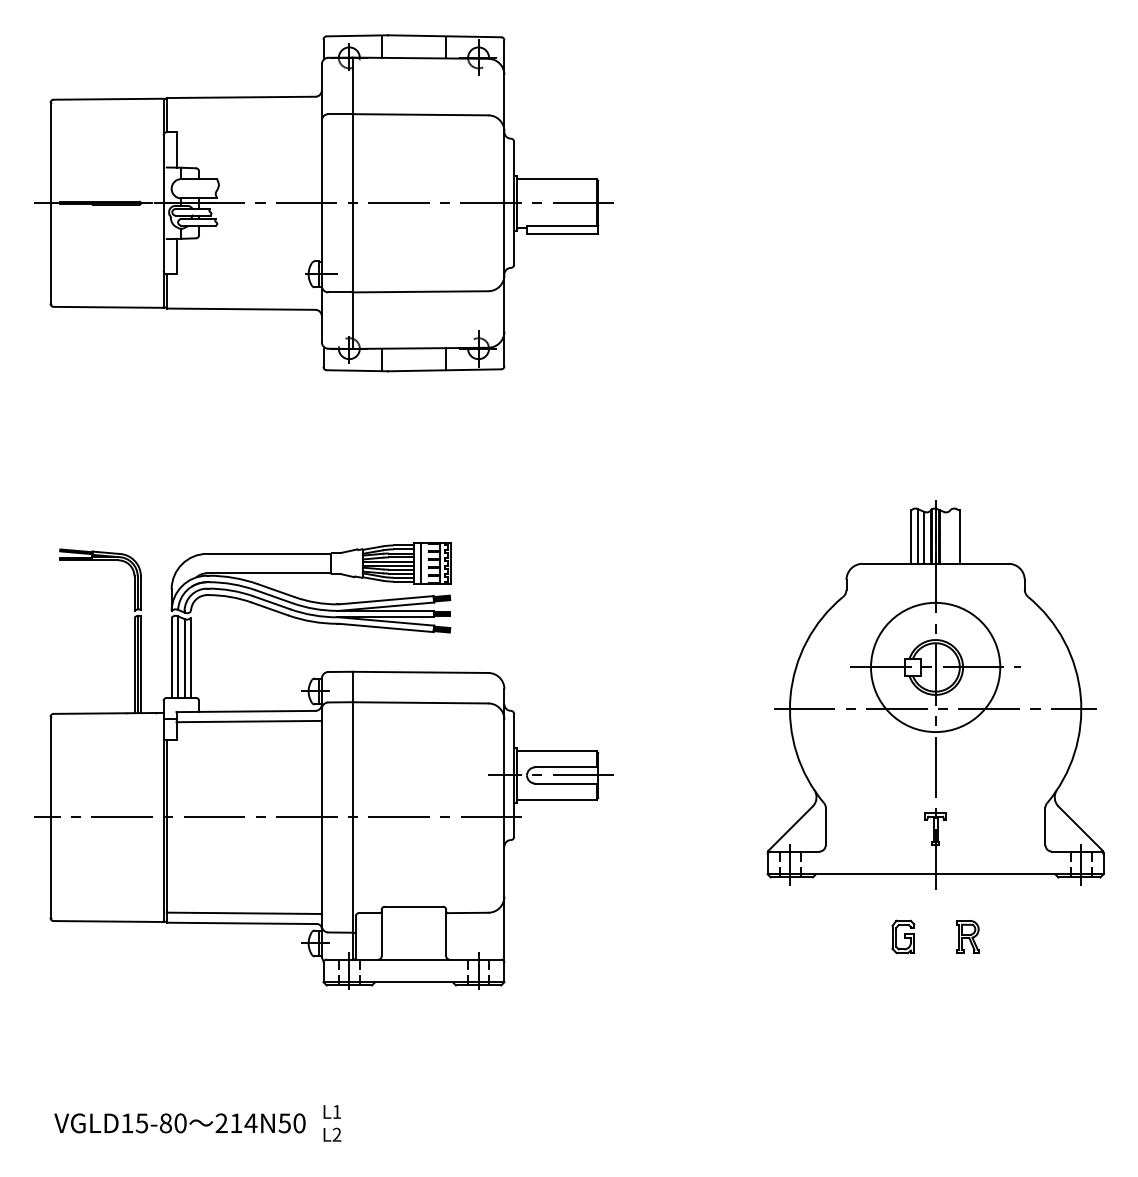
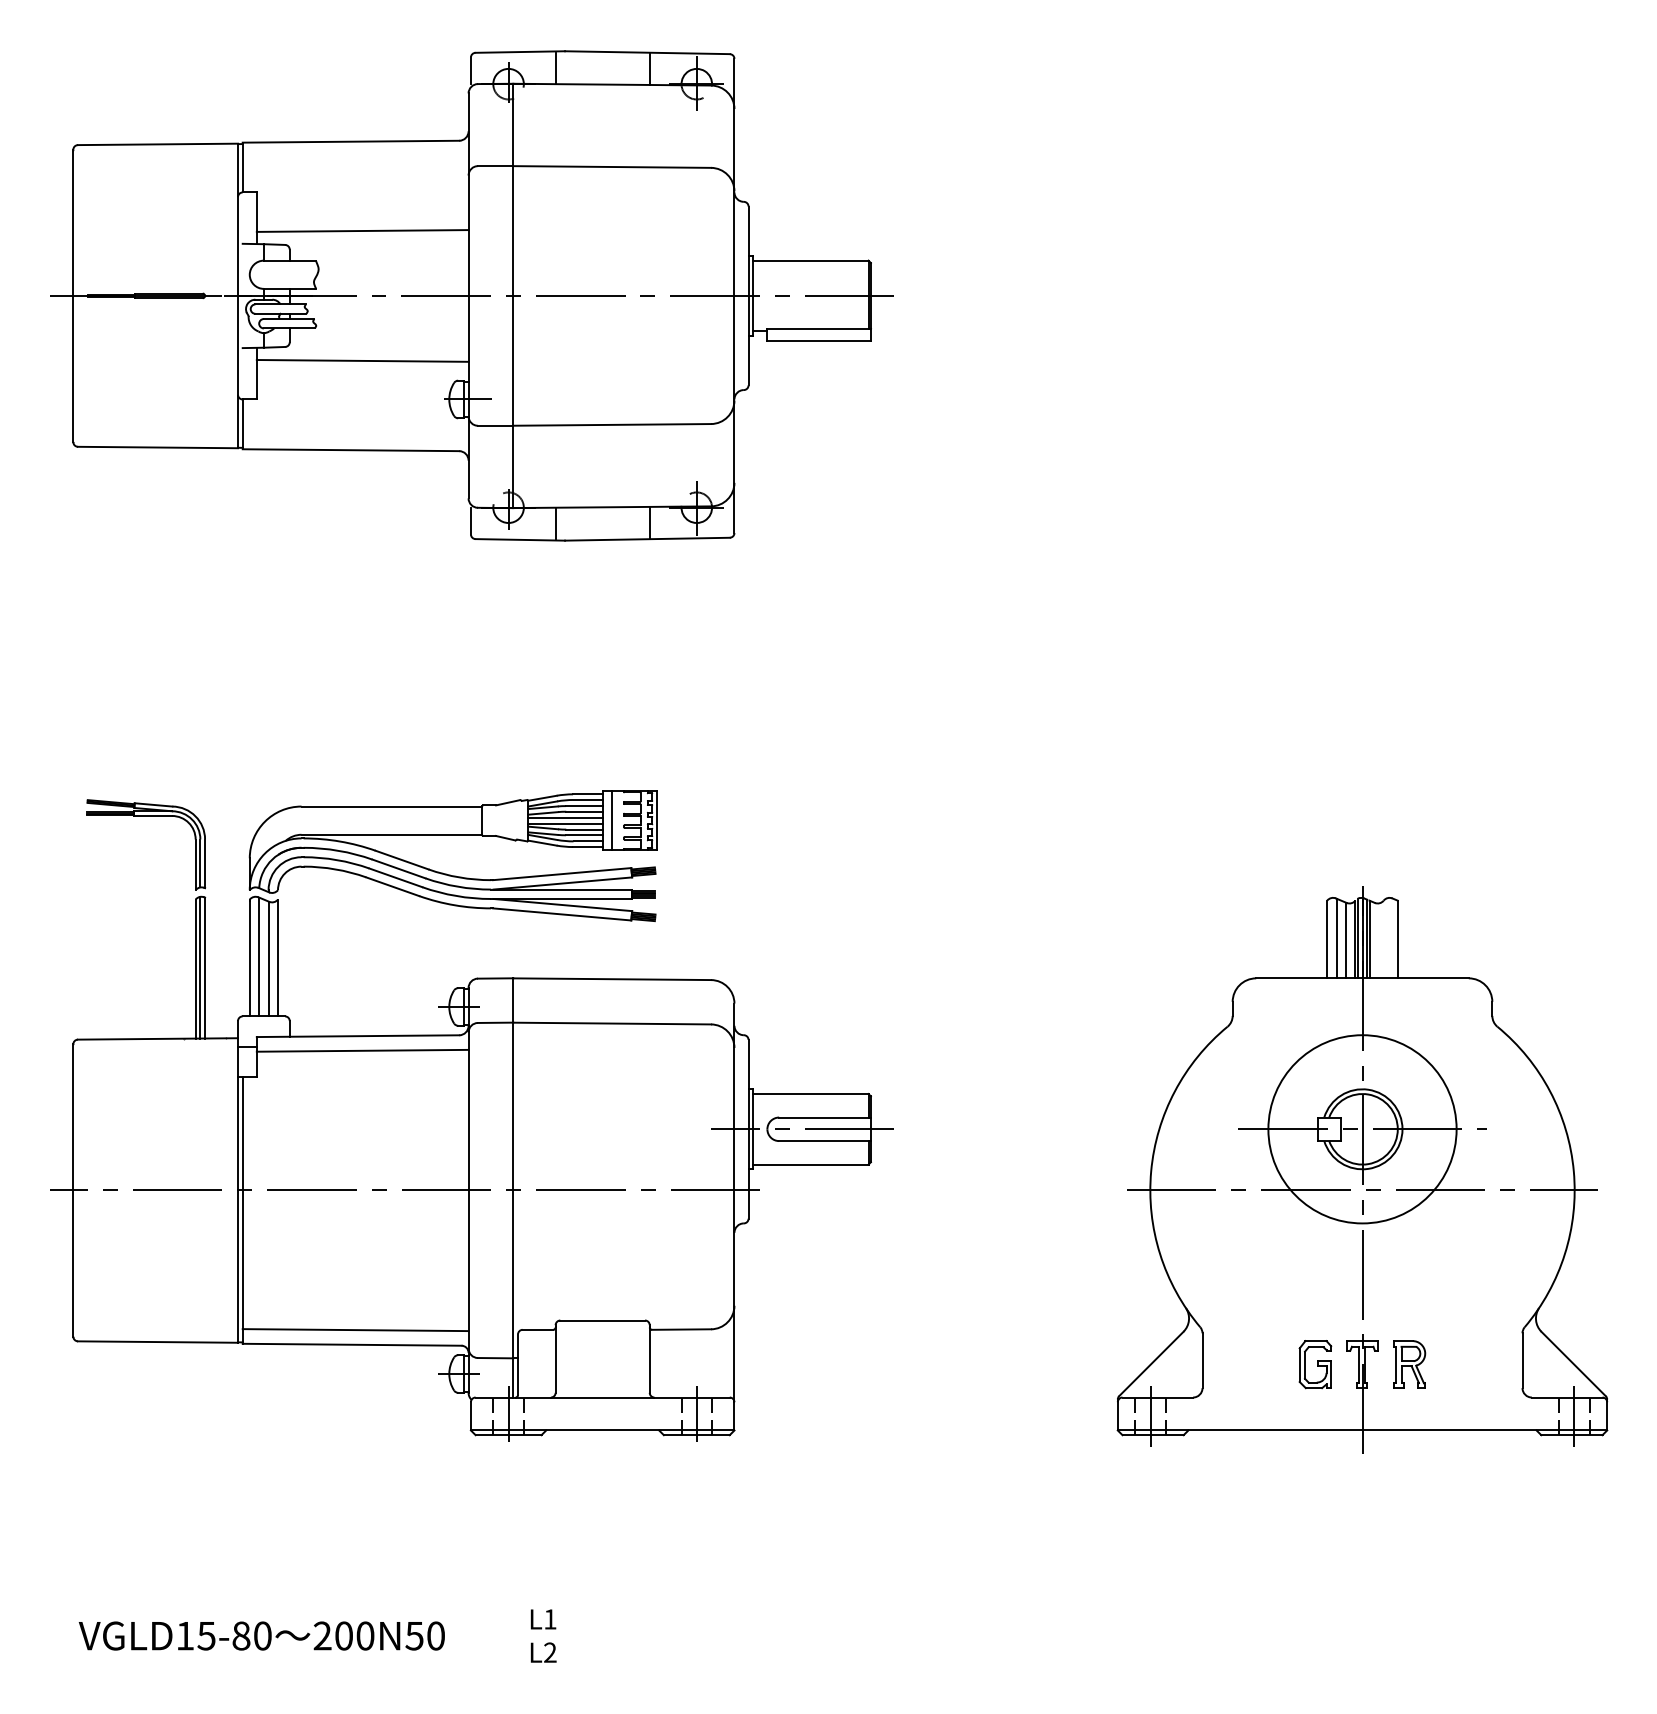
line: (248, 158) -> (361, 230), added
line: (248, 247) -> (361, 360), added
part: (935, 694) -> (1362, 1168), moved
text: (243, 1123) -> (354, 1636), 214N50 -> 200N50
text: (332, 1123) -> (543, 1636), moved

